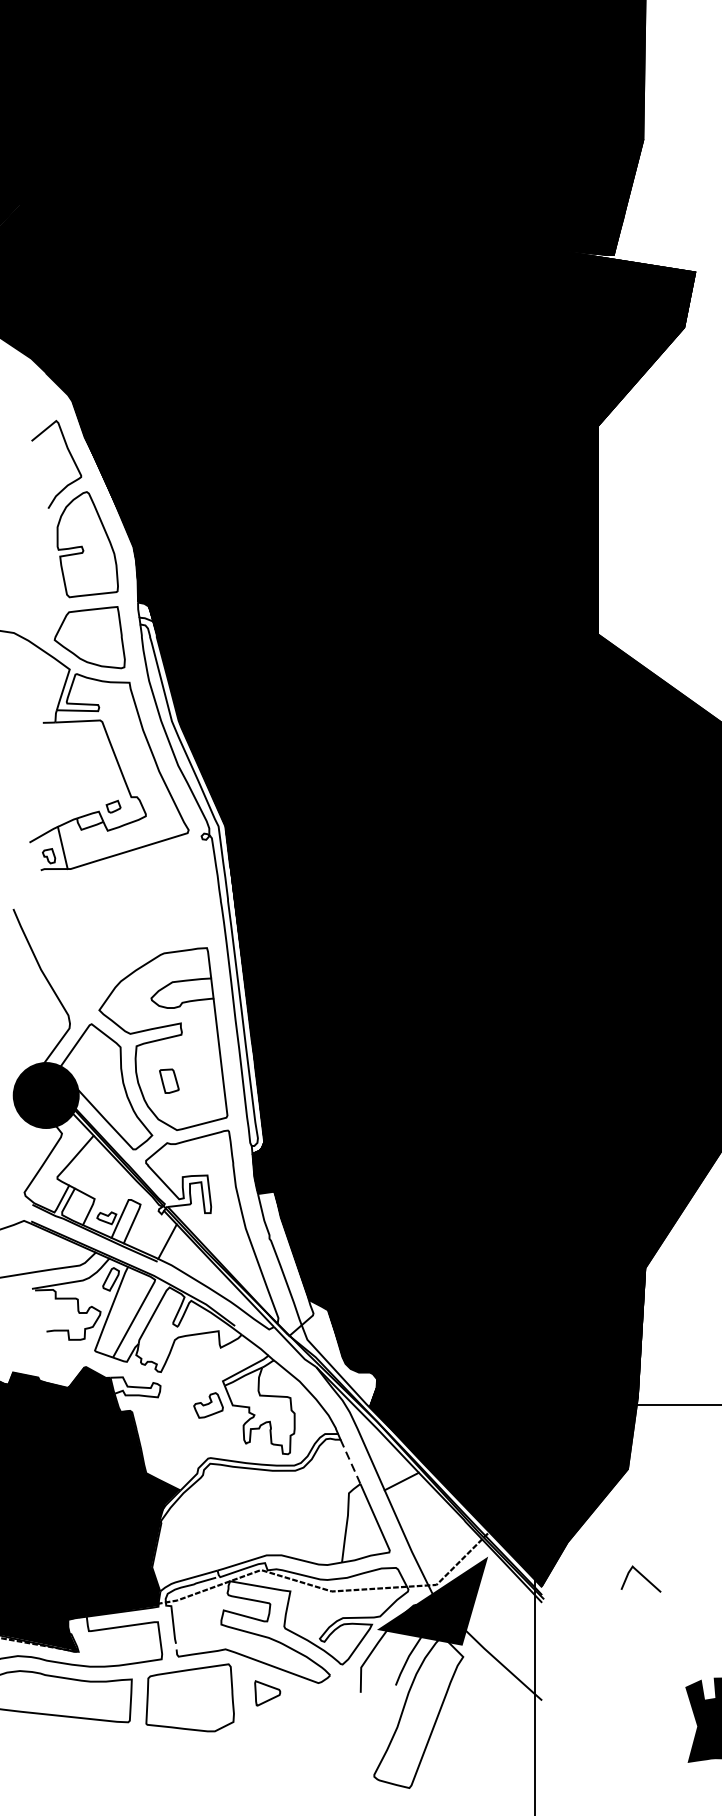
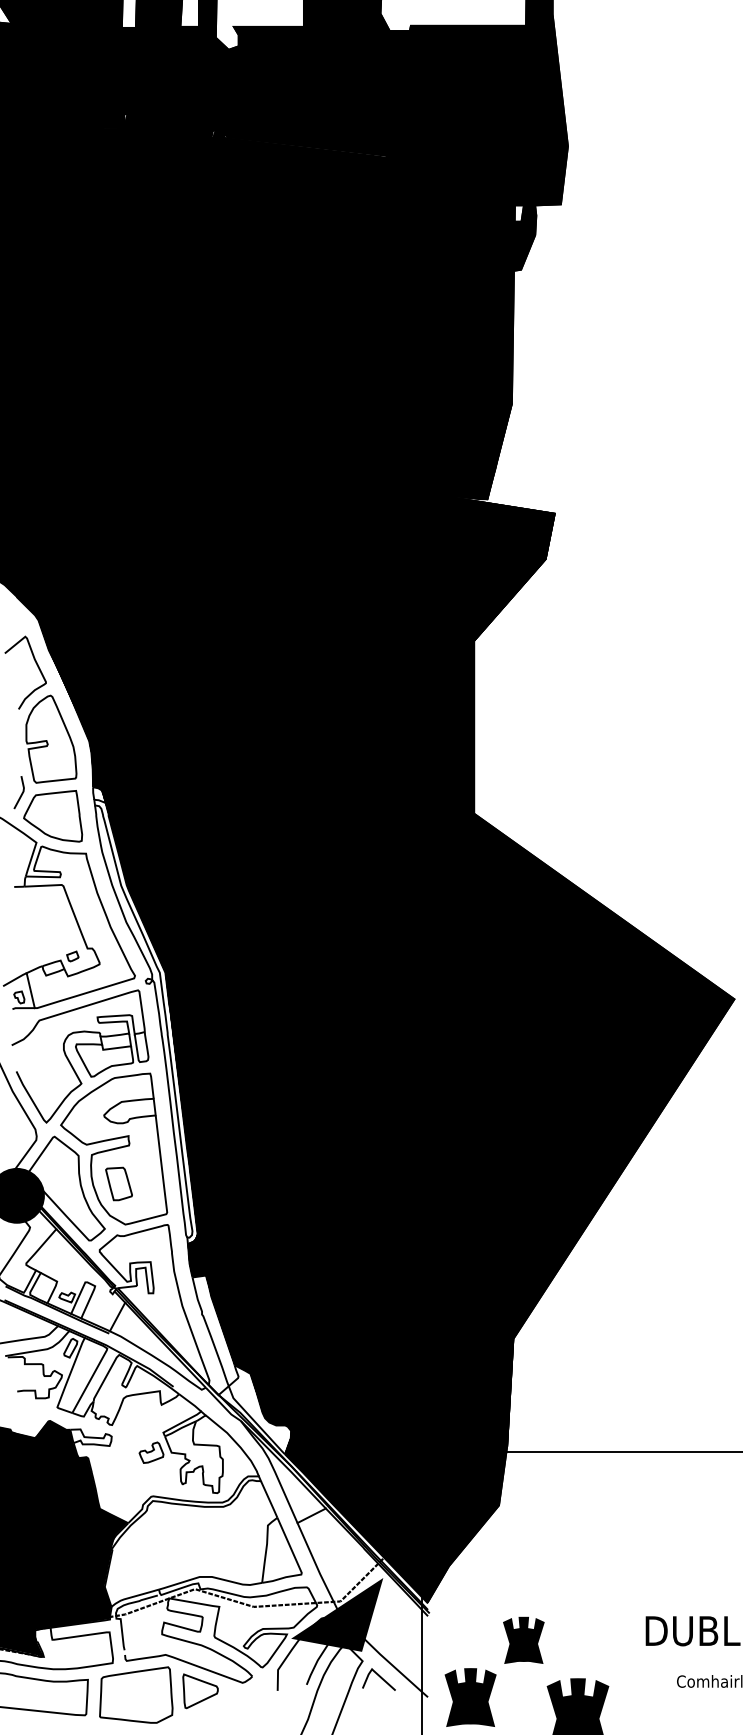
line: (50, 611) -> (20, 794), added
part: (122, 927) -> (80, 1056), added
part: (168, 1080) -> (118, 1183), size x1.67
line: (350, 1461) -> (269, 1499), dashed -> solid
line: (641, 1576) -> (379, 1677), moved
fill: (657, 1632) -> (523, 1640), added
part: (267, 1693) -> (200, 1691), size x1.67
fill: (593, 1700) -> (470, 1697), added

